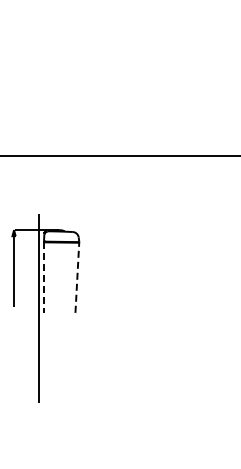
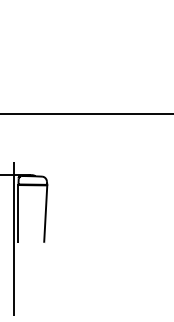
line: (77, 277) -> (45, 213), dashed -> solid
line: (44, 278) -> (18, 214), dashed -> solid

